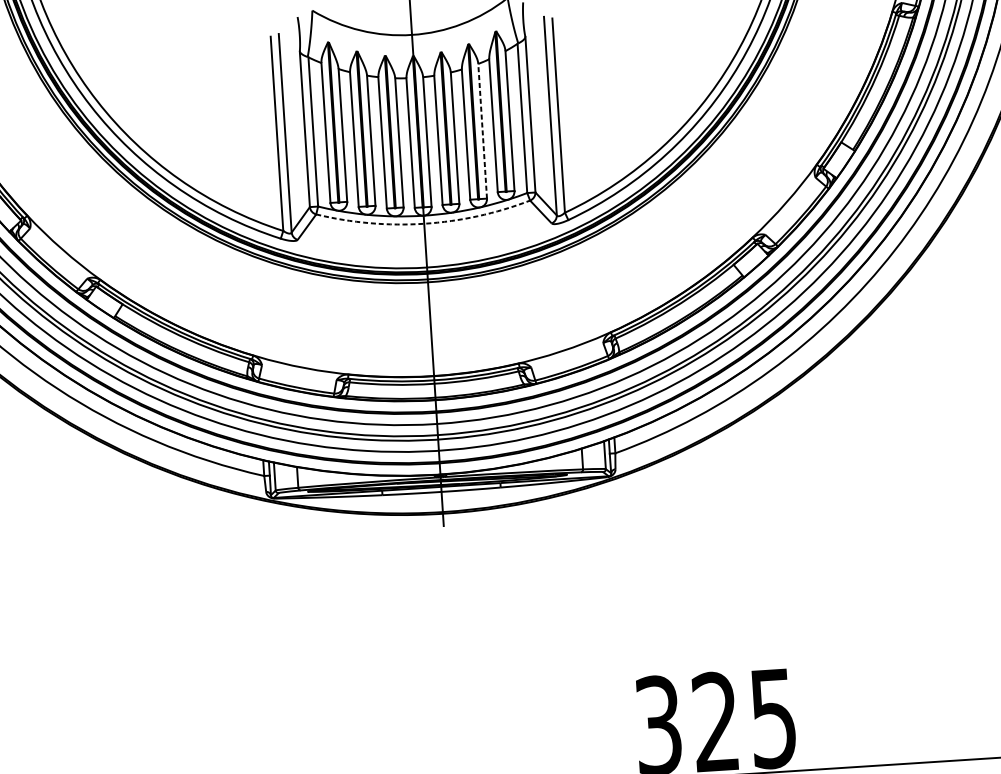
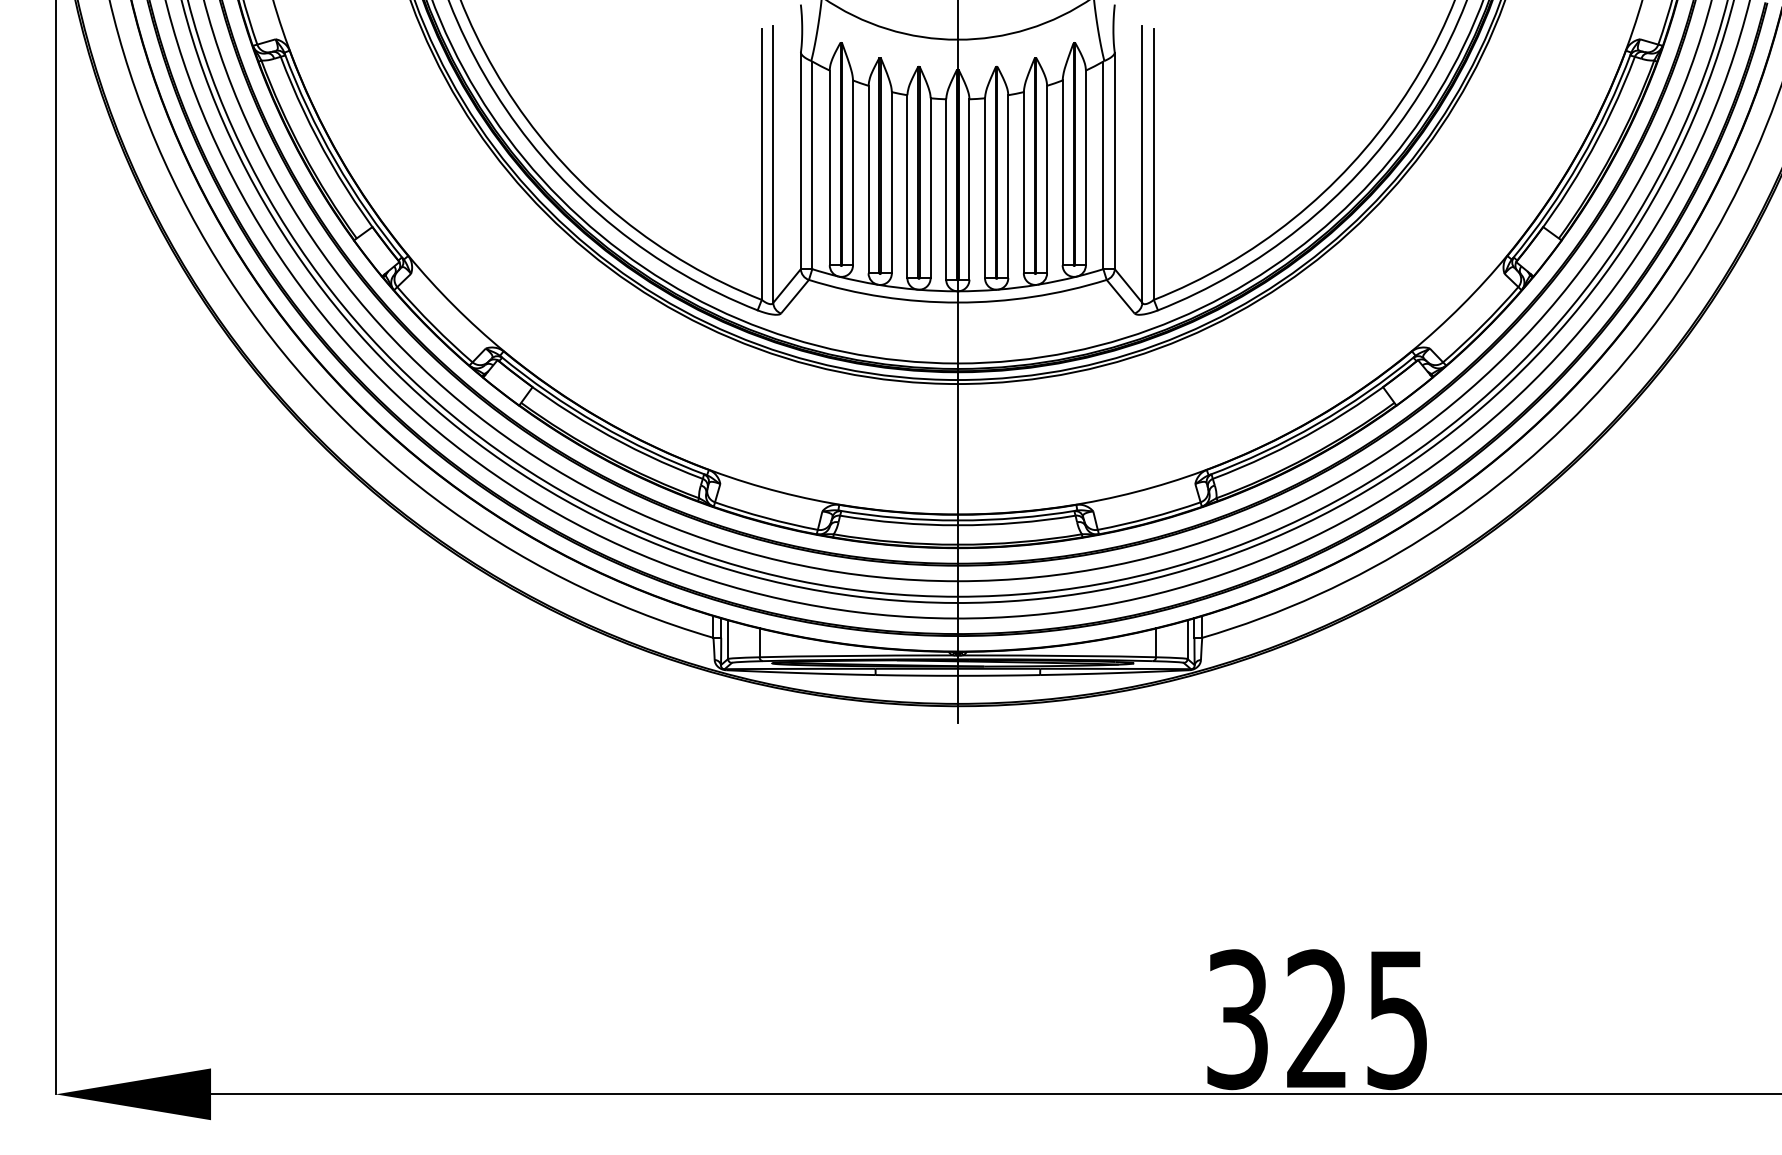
line: (482, 131) -> (1047, 179), dashed -> solid
arc: (423, 223) -> (957, 302), dashed -> solid

